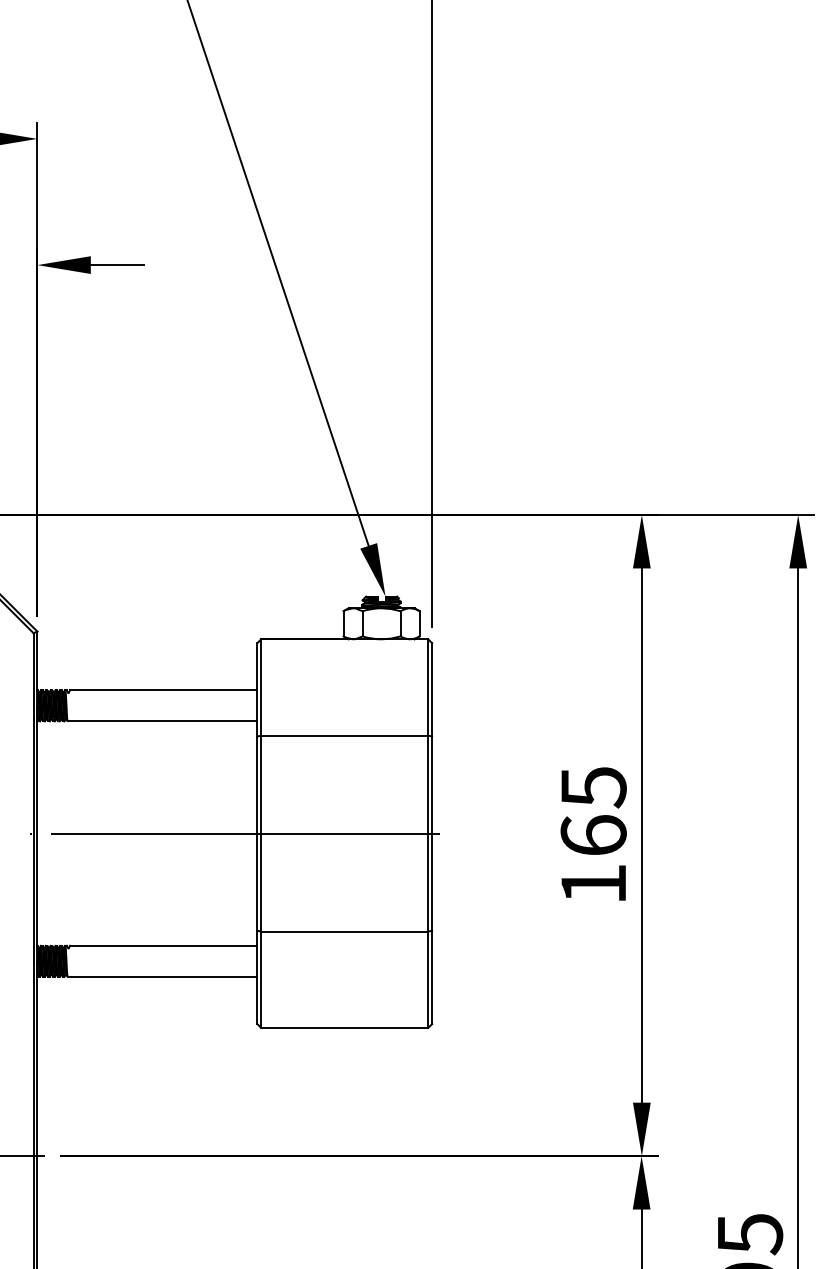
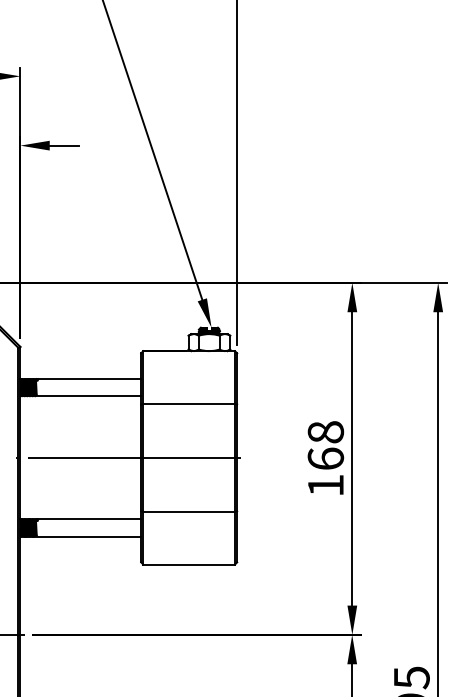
text: (592, 787) -> (325, 432), 165 -> 168

